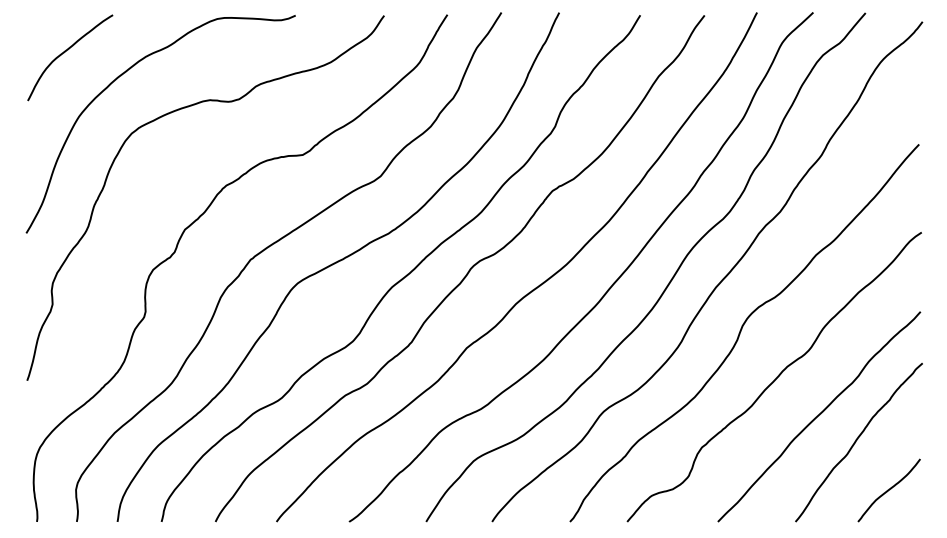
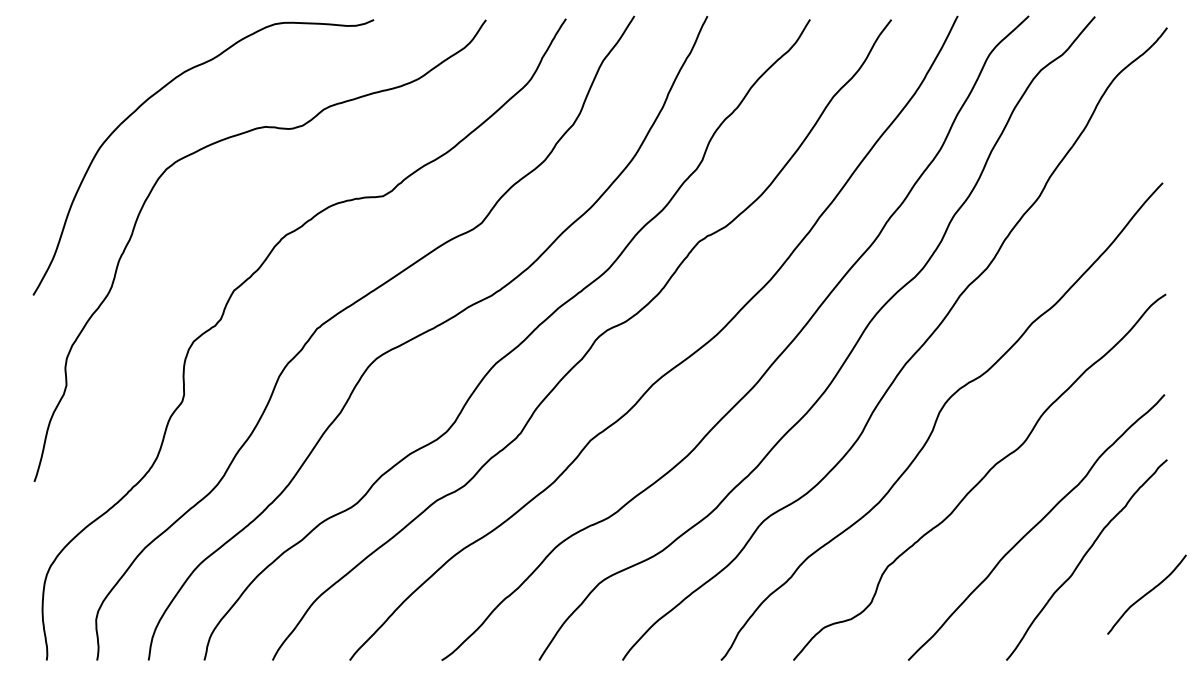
curve: (65, 52) -> (82, 66), removed
curve: (888, 490) -> (1146, 594), moved

